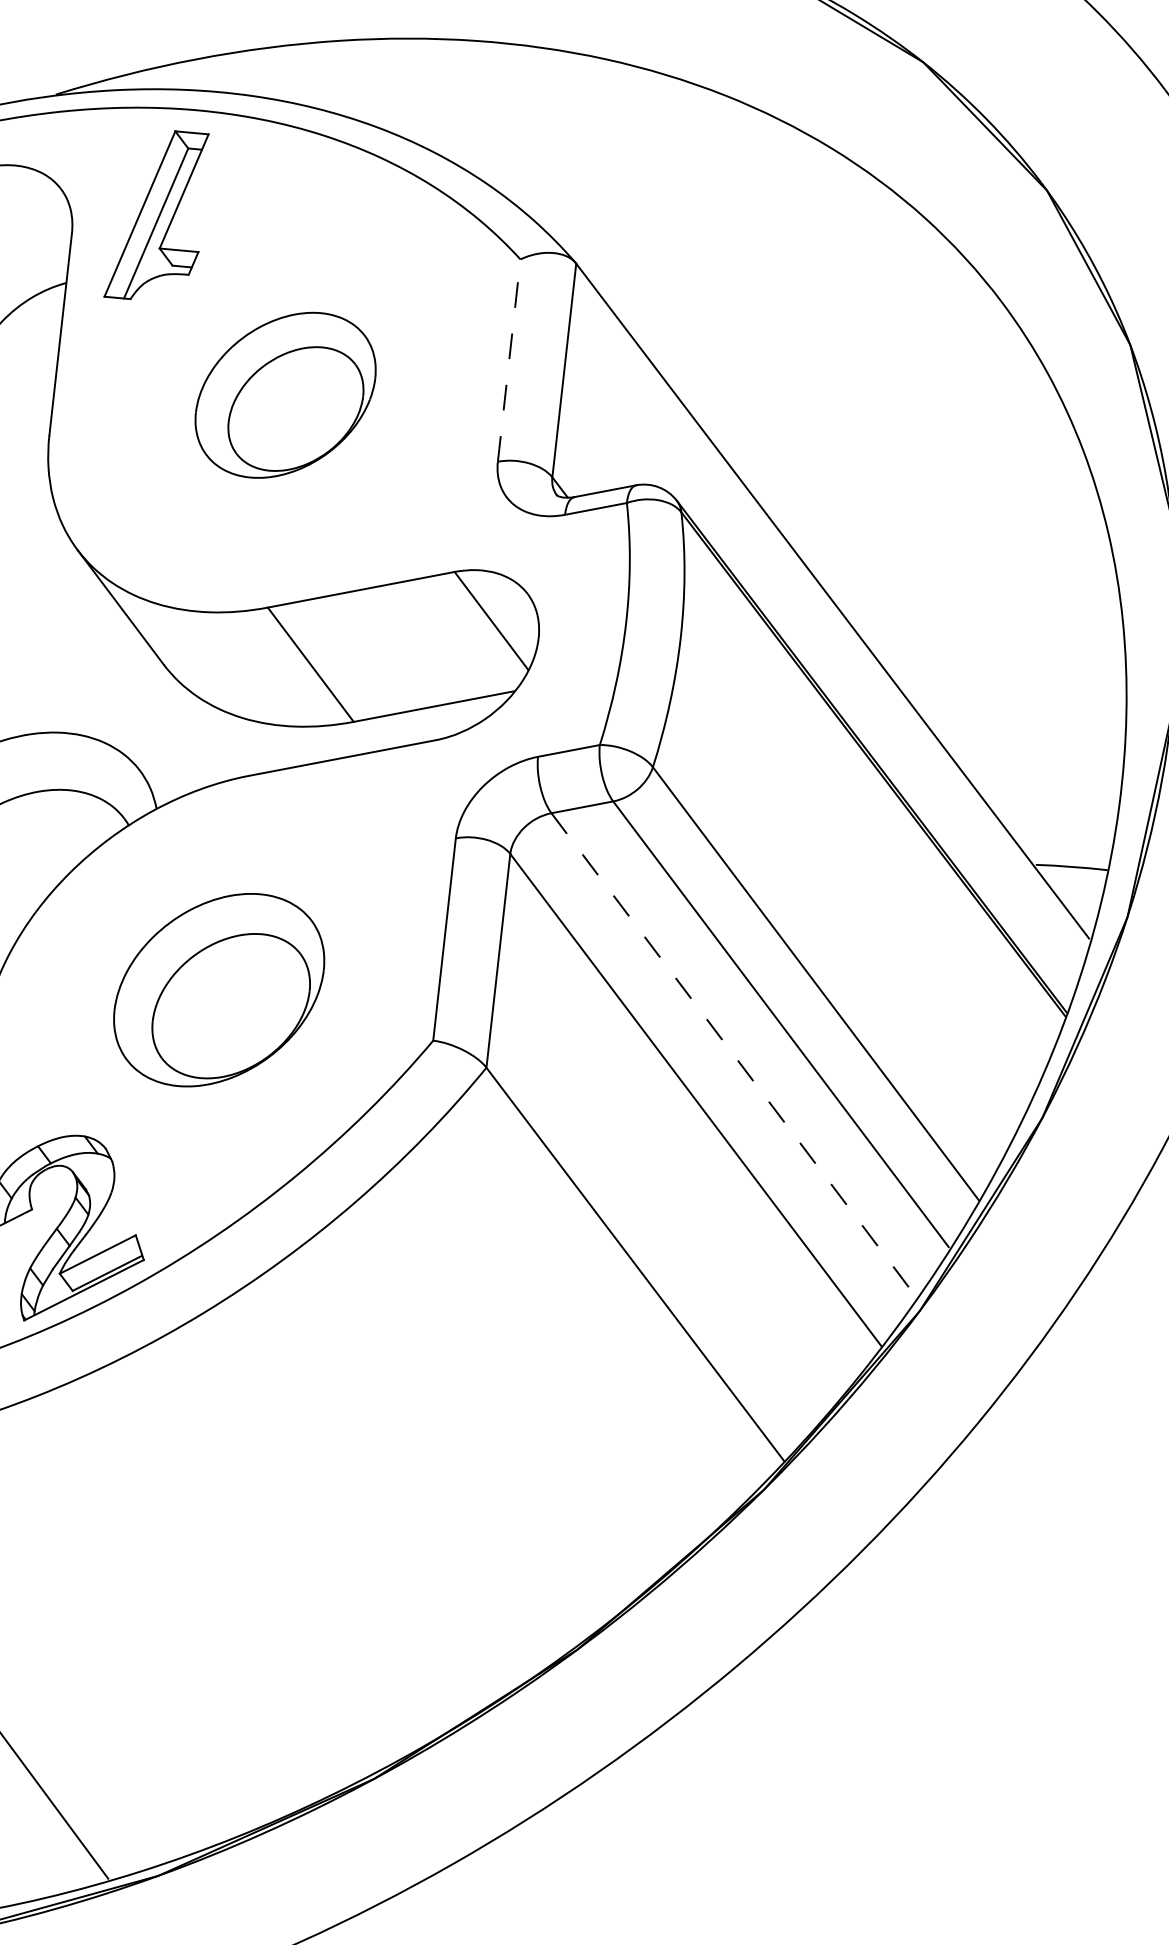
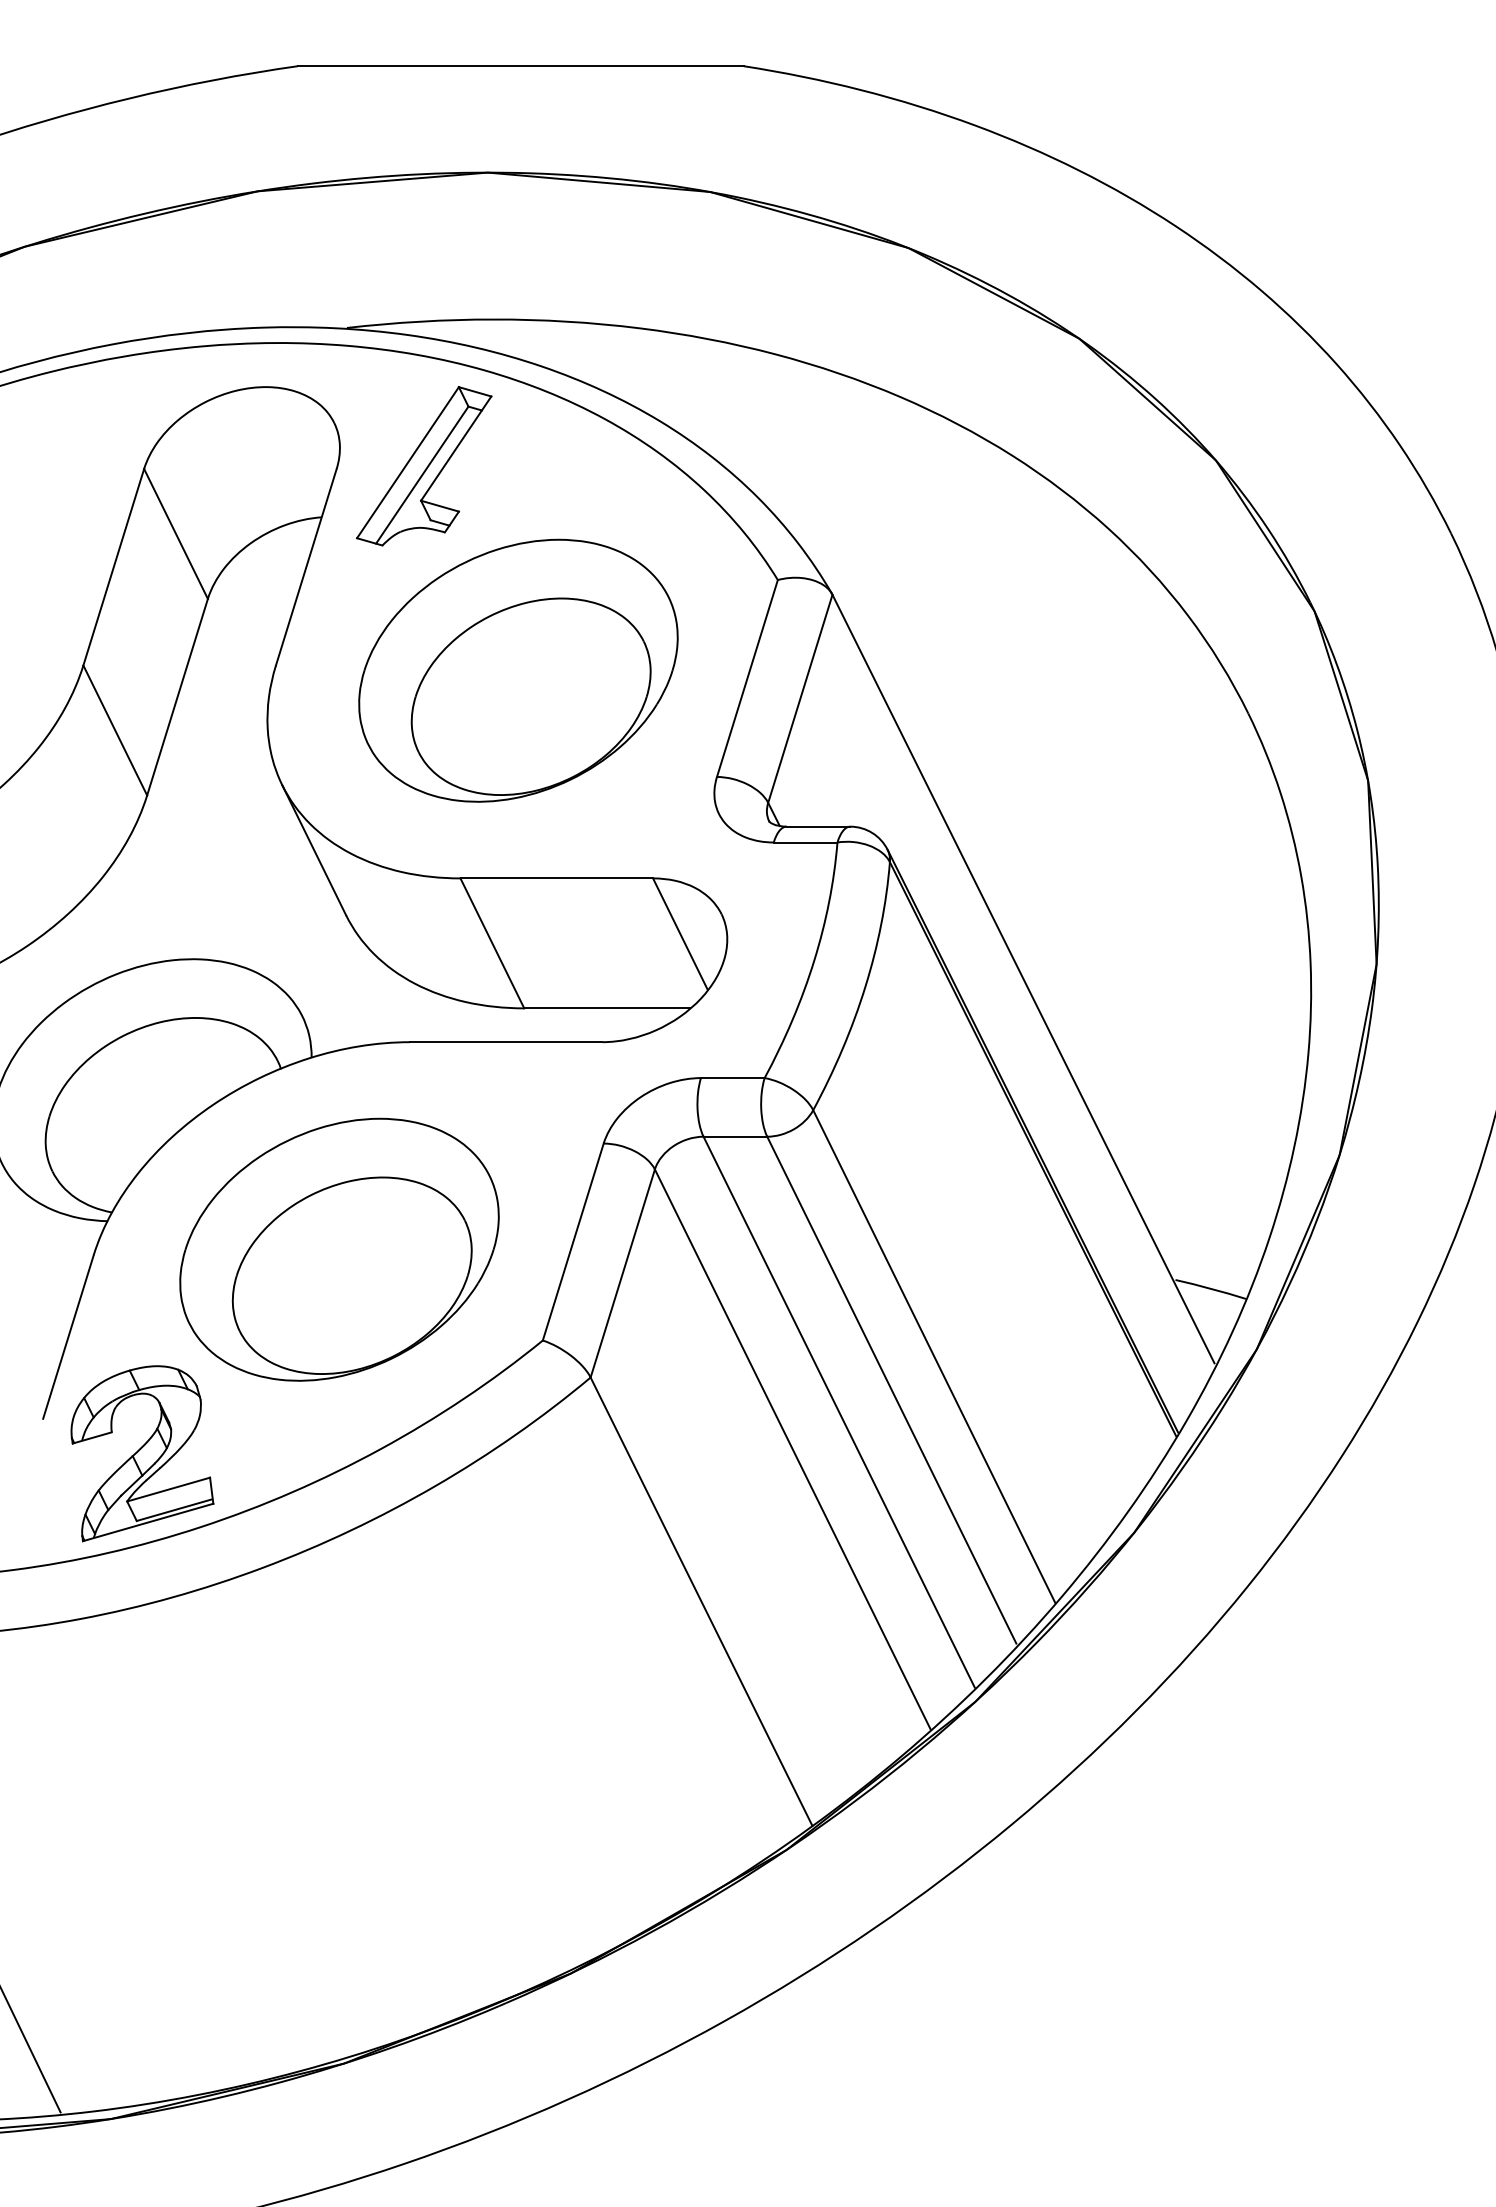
line: (509, 360) -> (747, 678), dashed -> solid
part: (285, 395) -> (518, 670), size x1.67
part: (219, 990) -> (339, 1249), size x1.43
line: (734, 1055) -> (839, 1412), dashed -> solid

